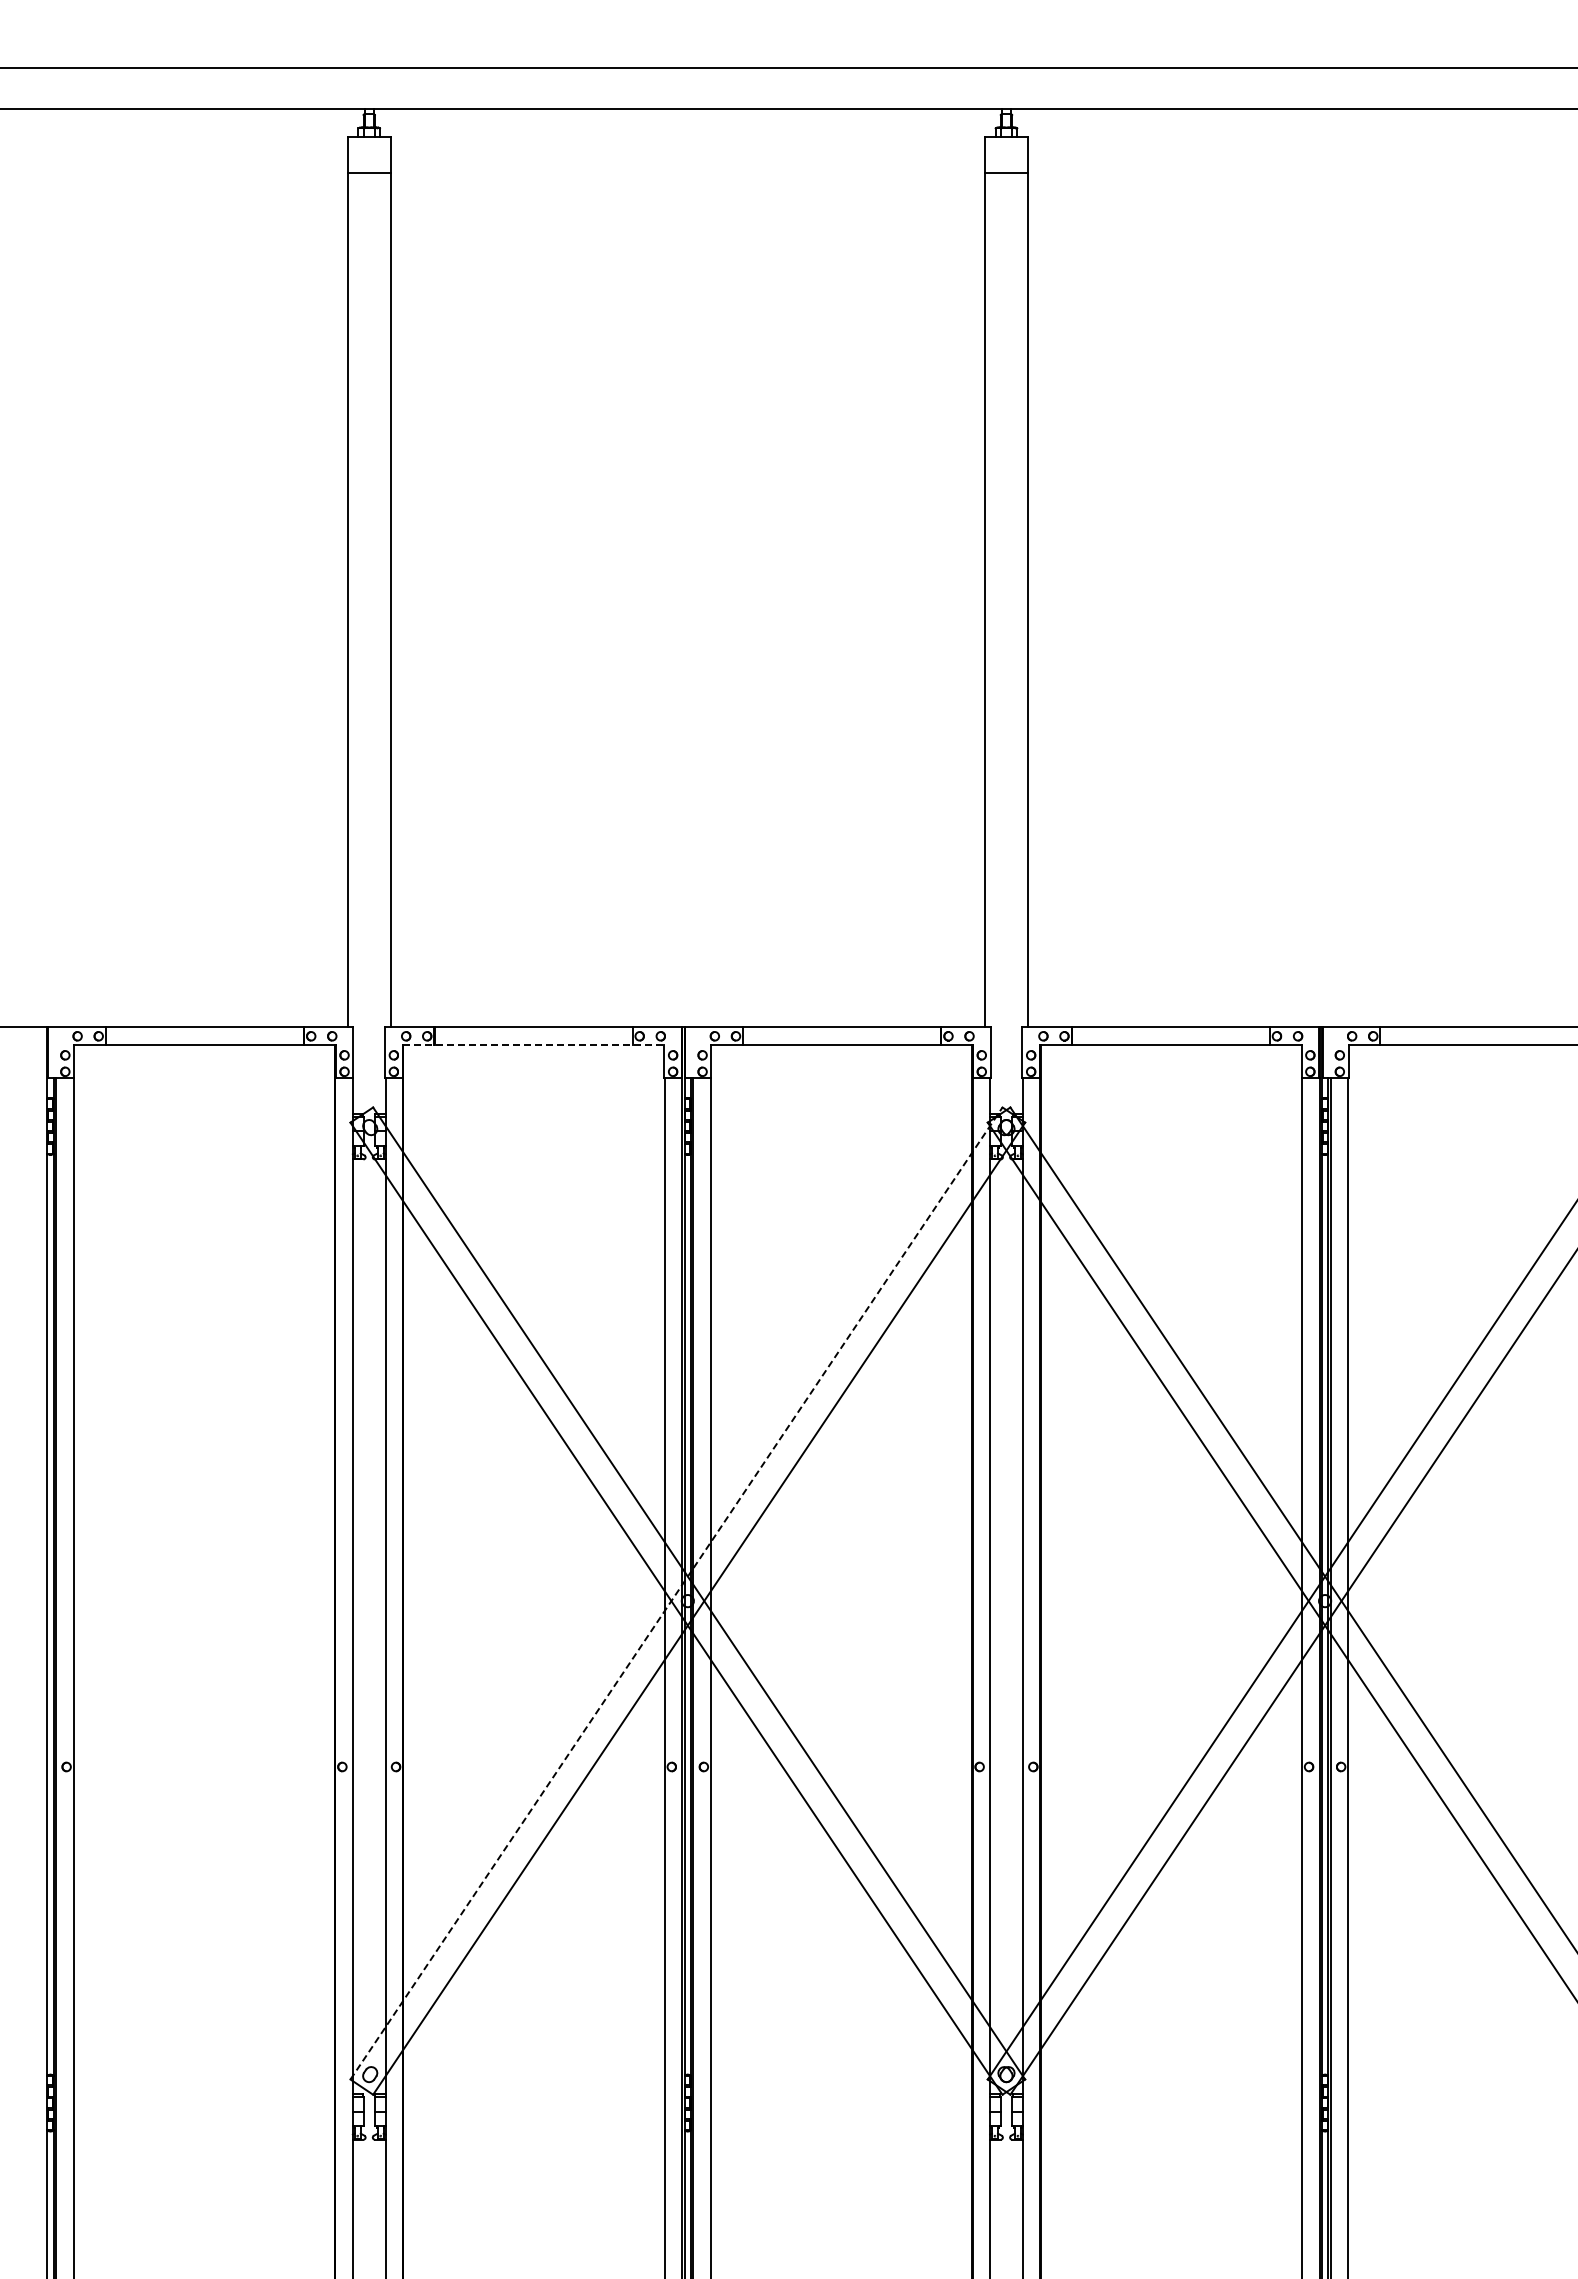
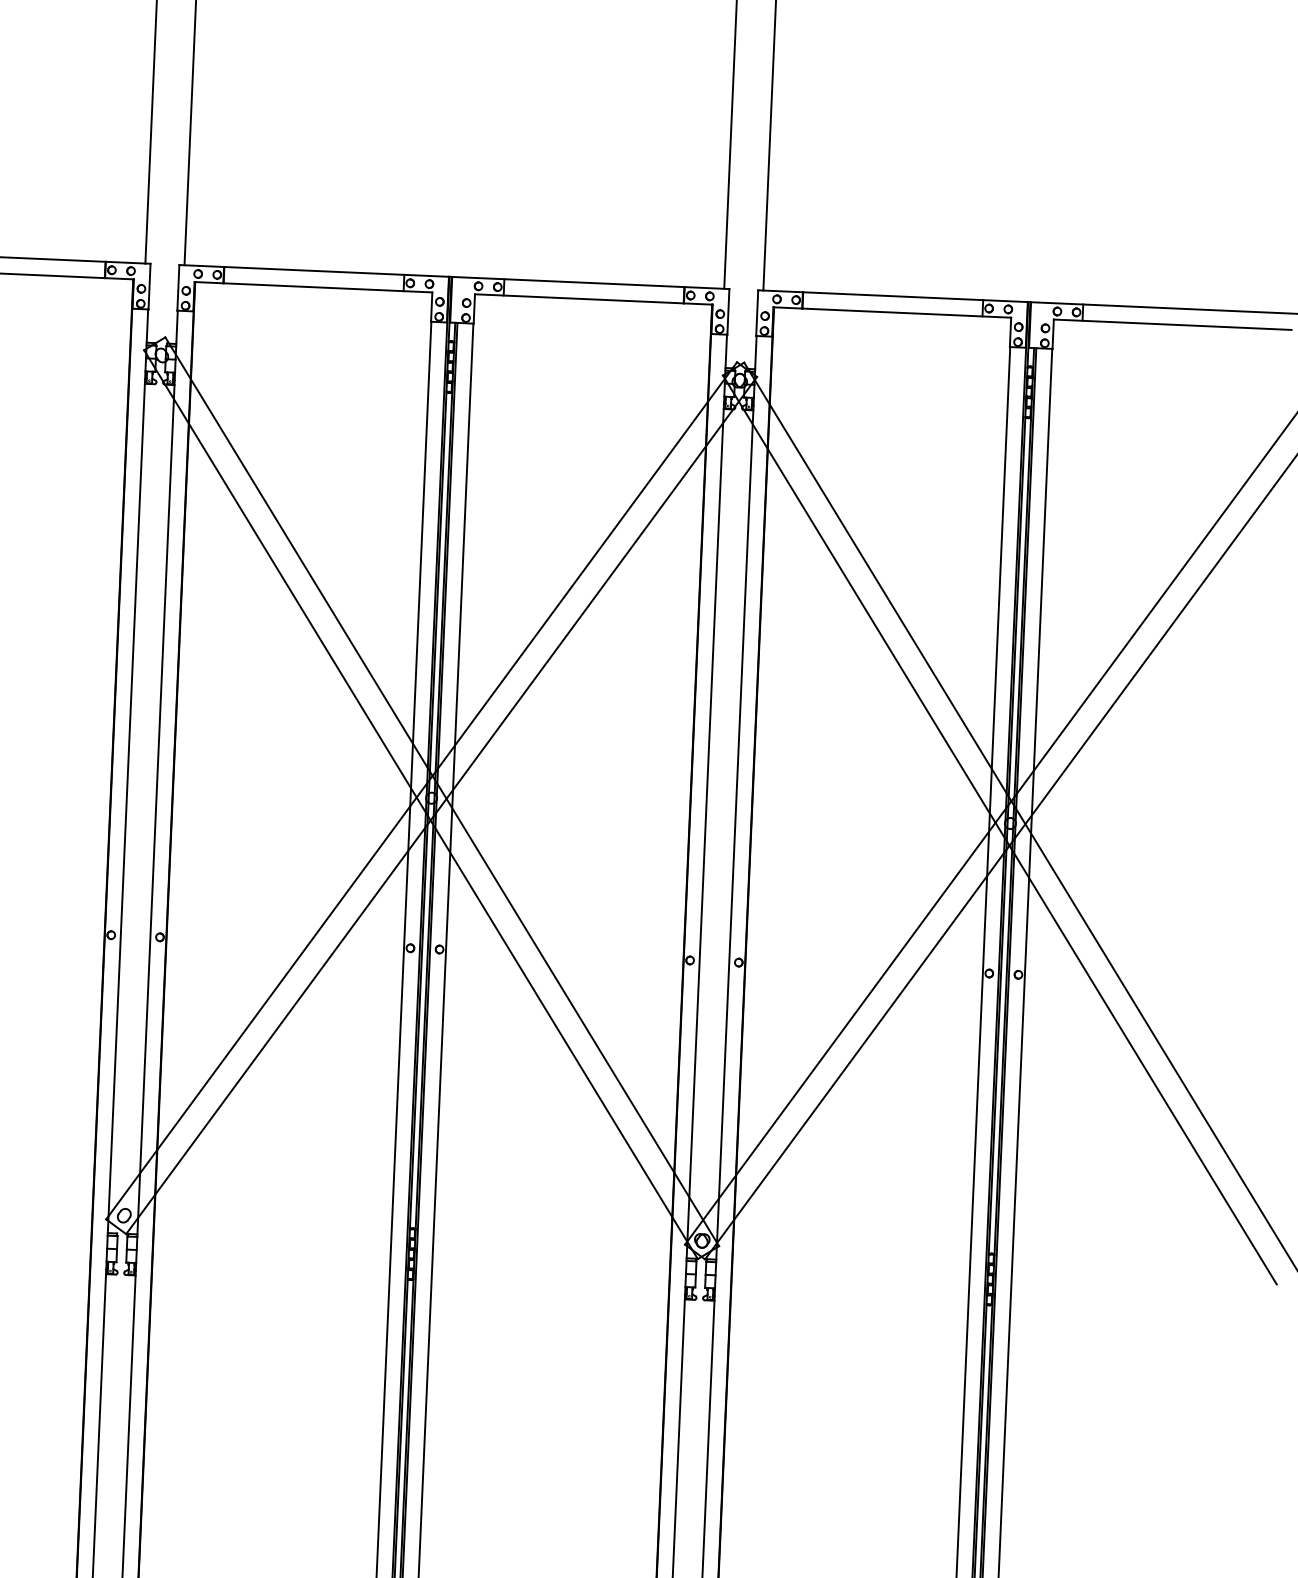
line: (533, 1045) -> (313, 287), dashed -> solid
line: (676, 1593) -> (421, 790), dashed -> solid

